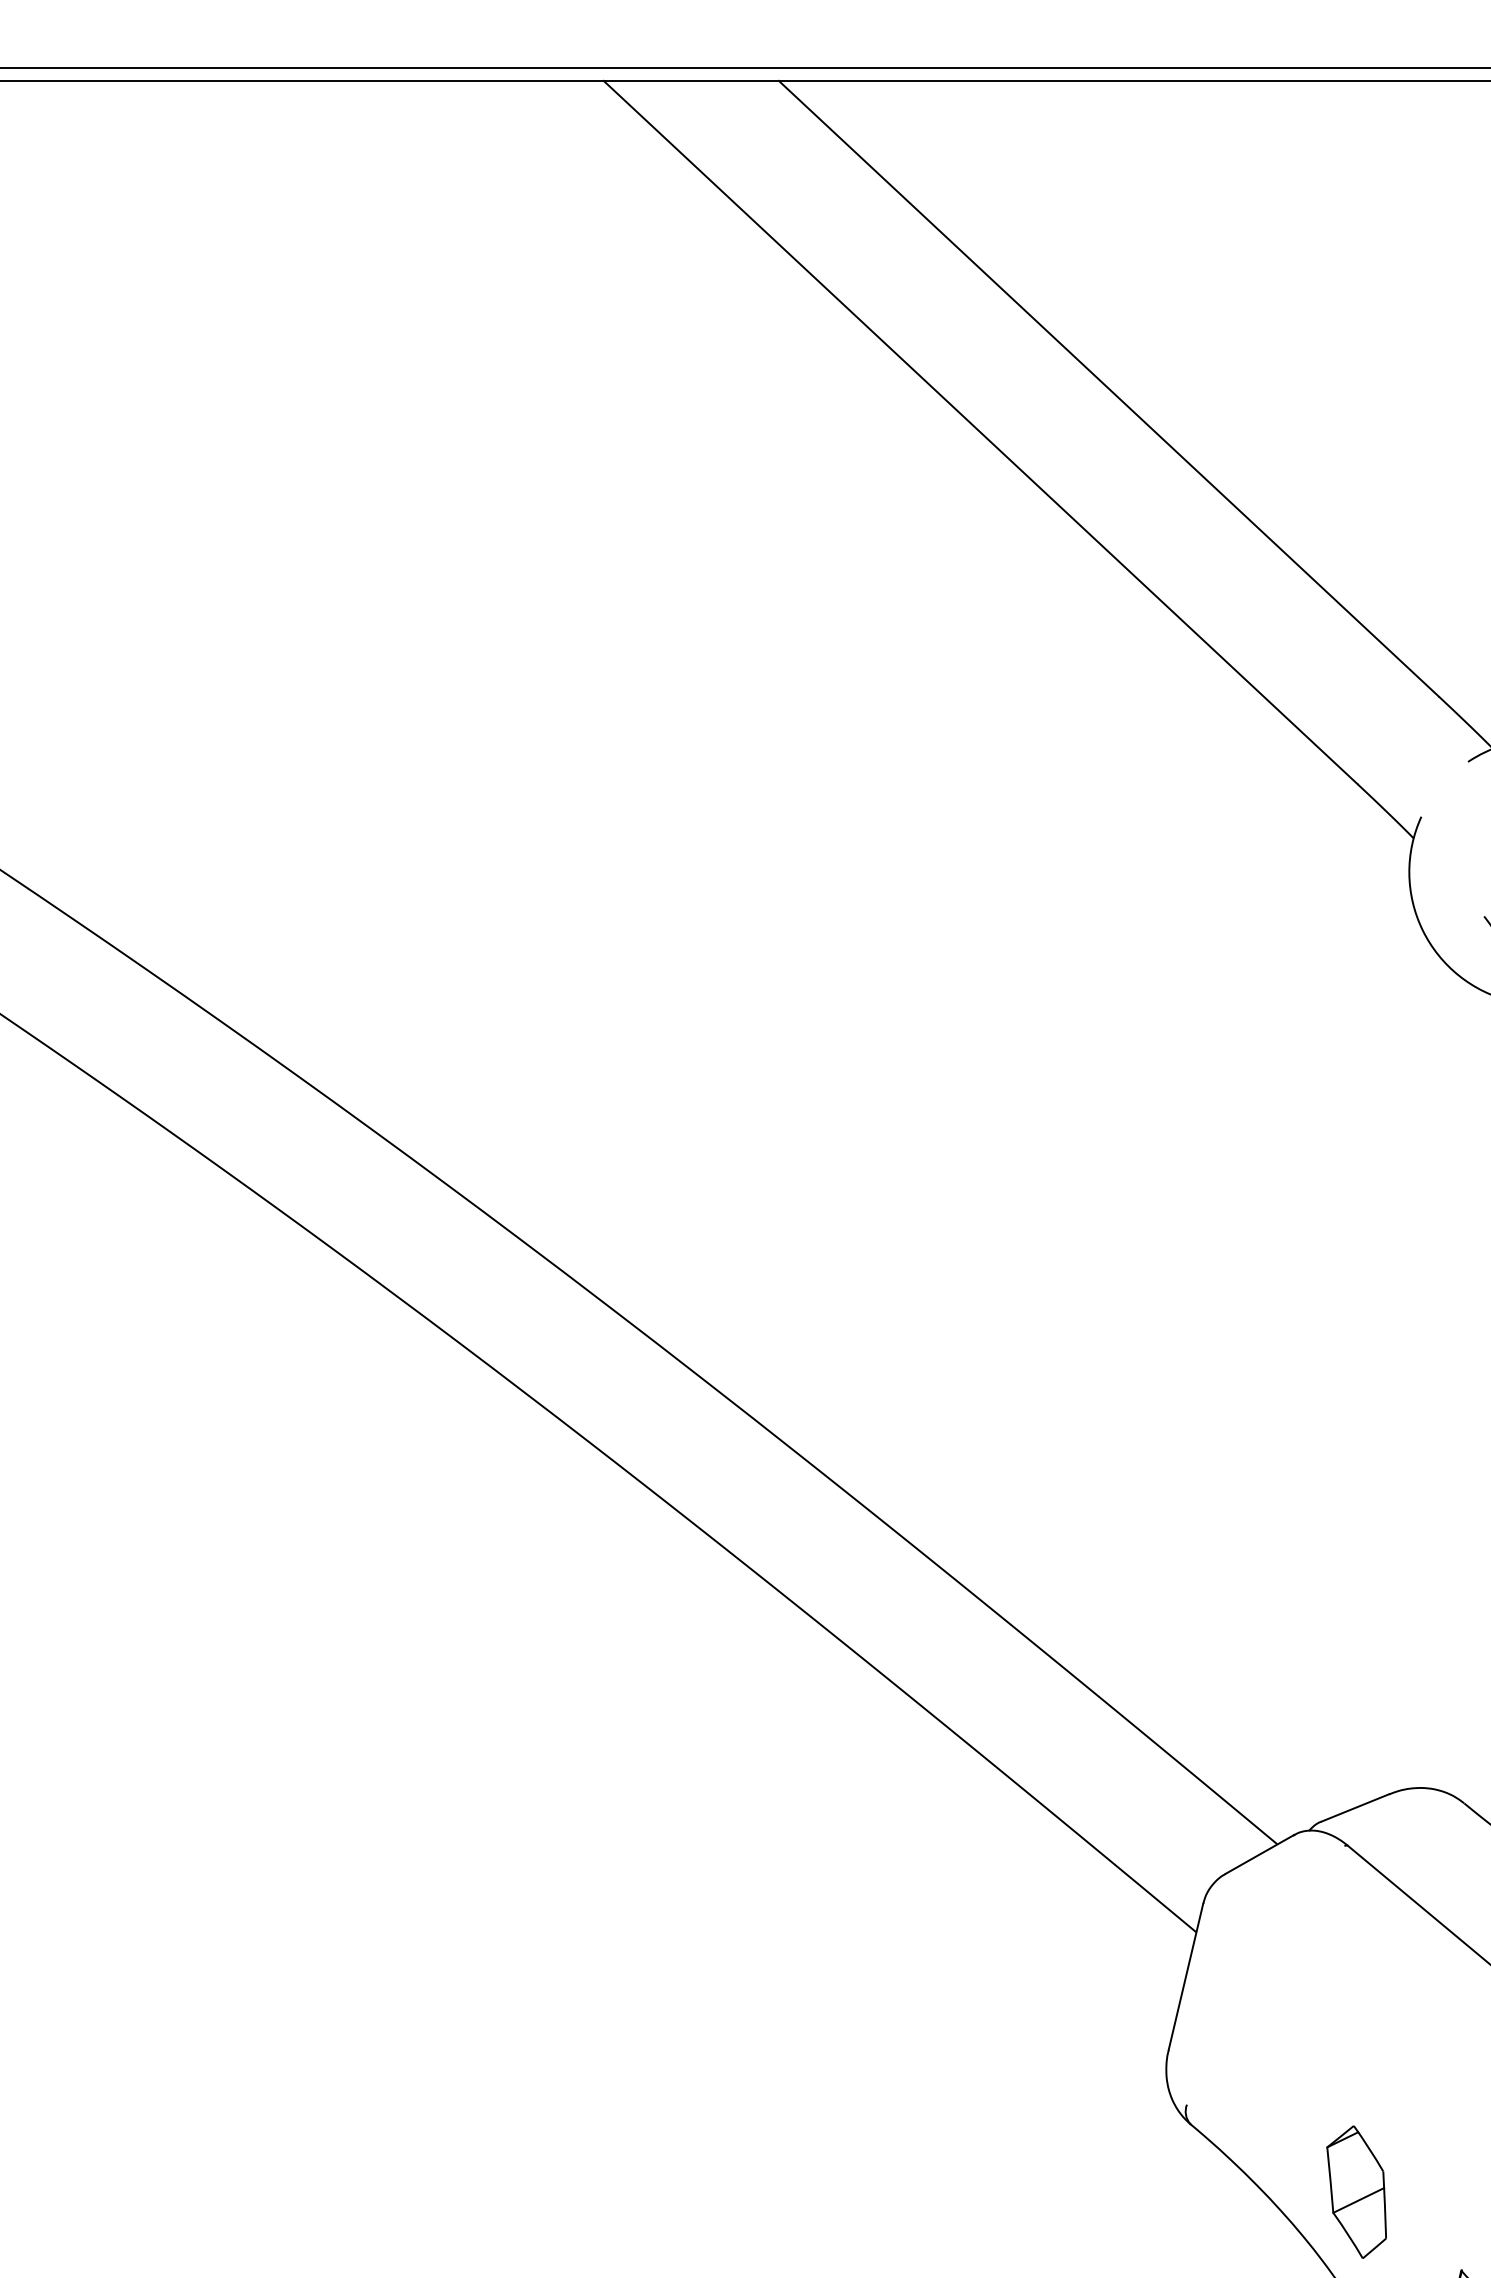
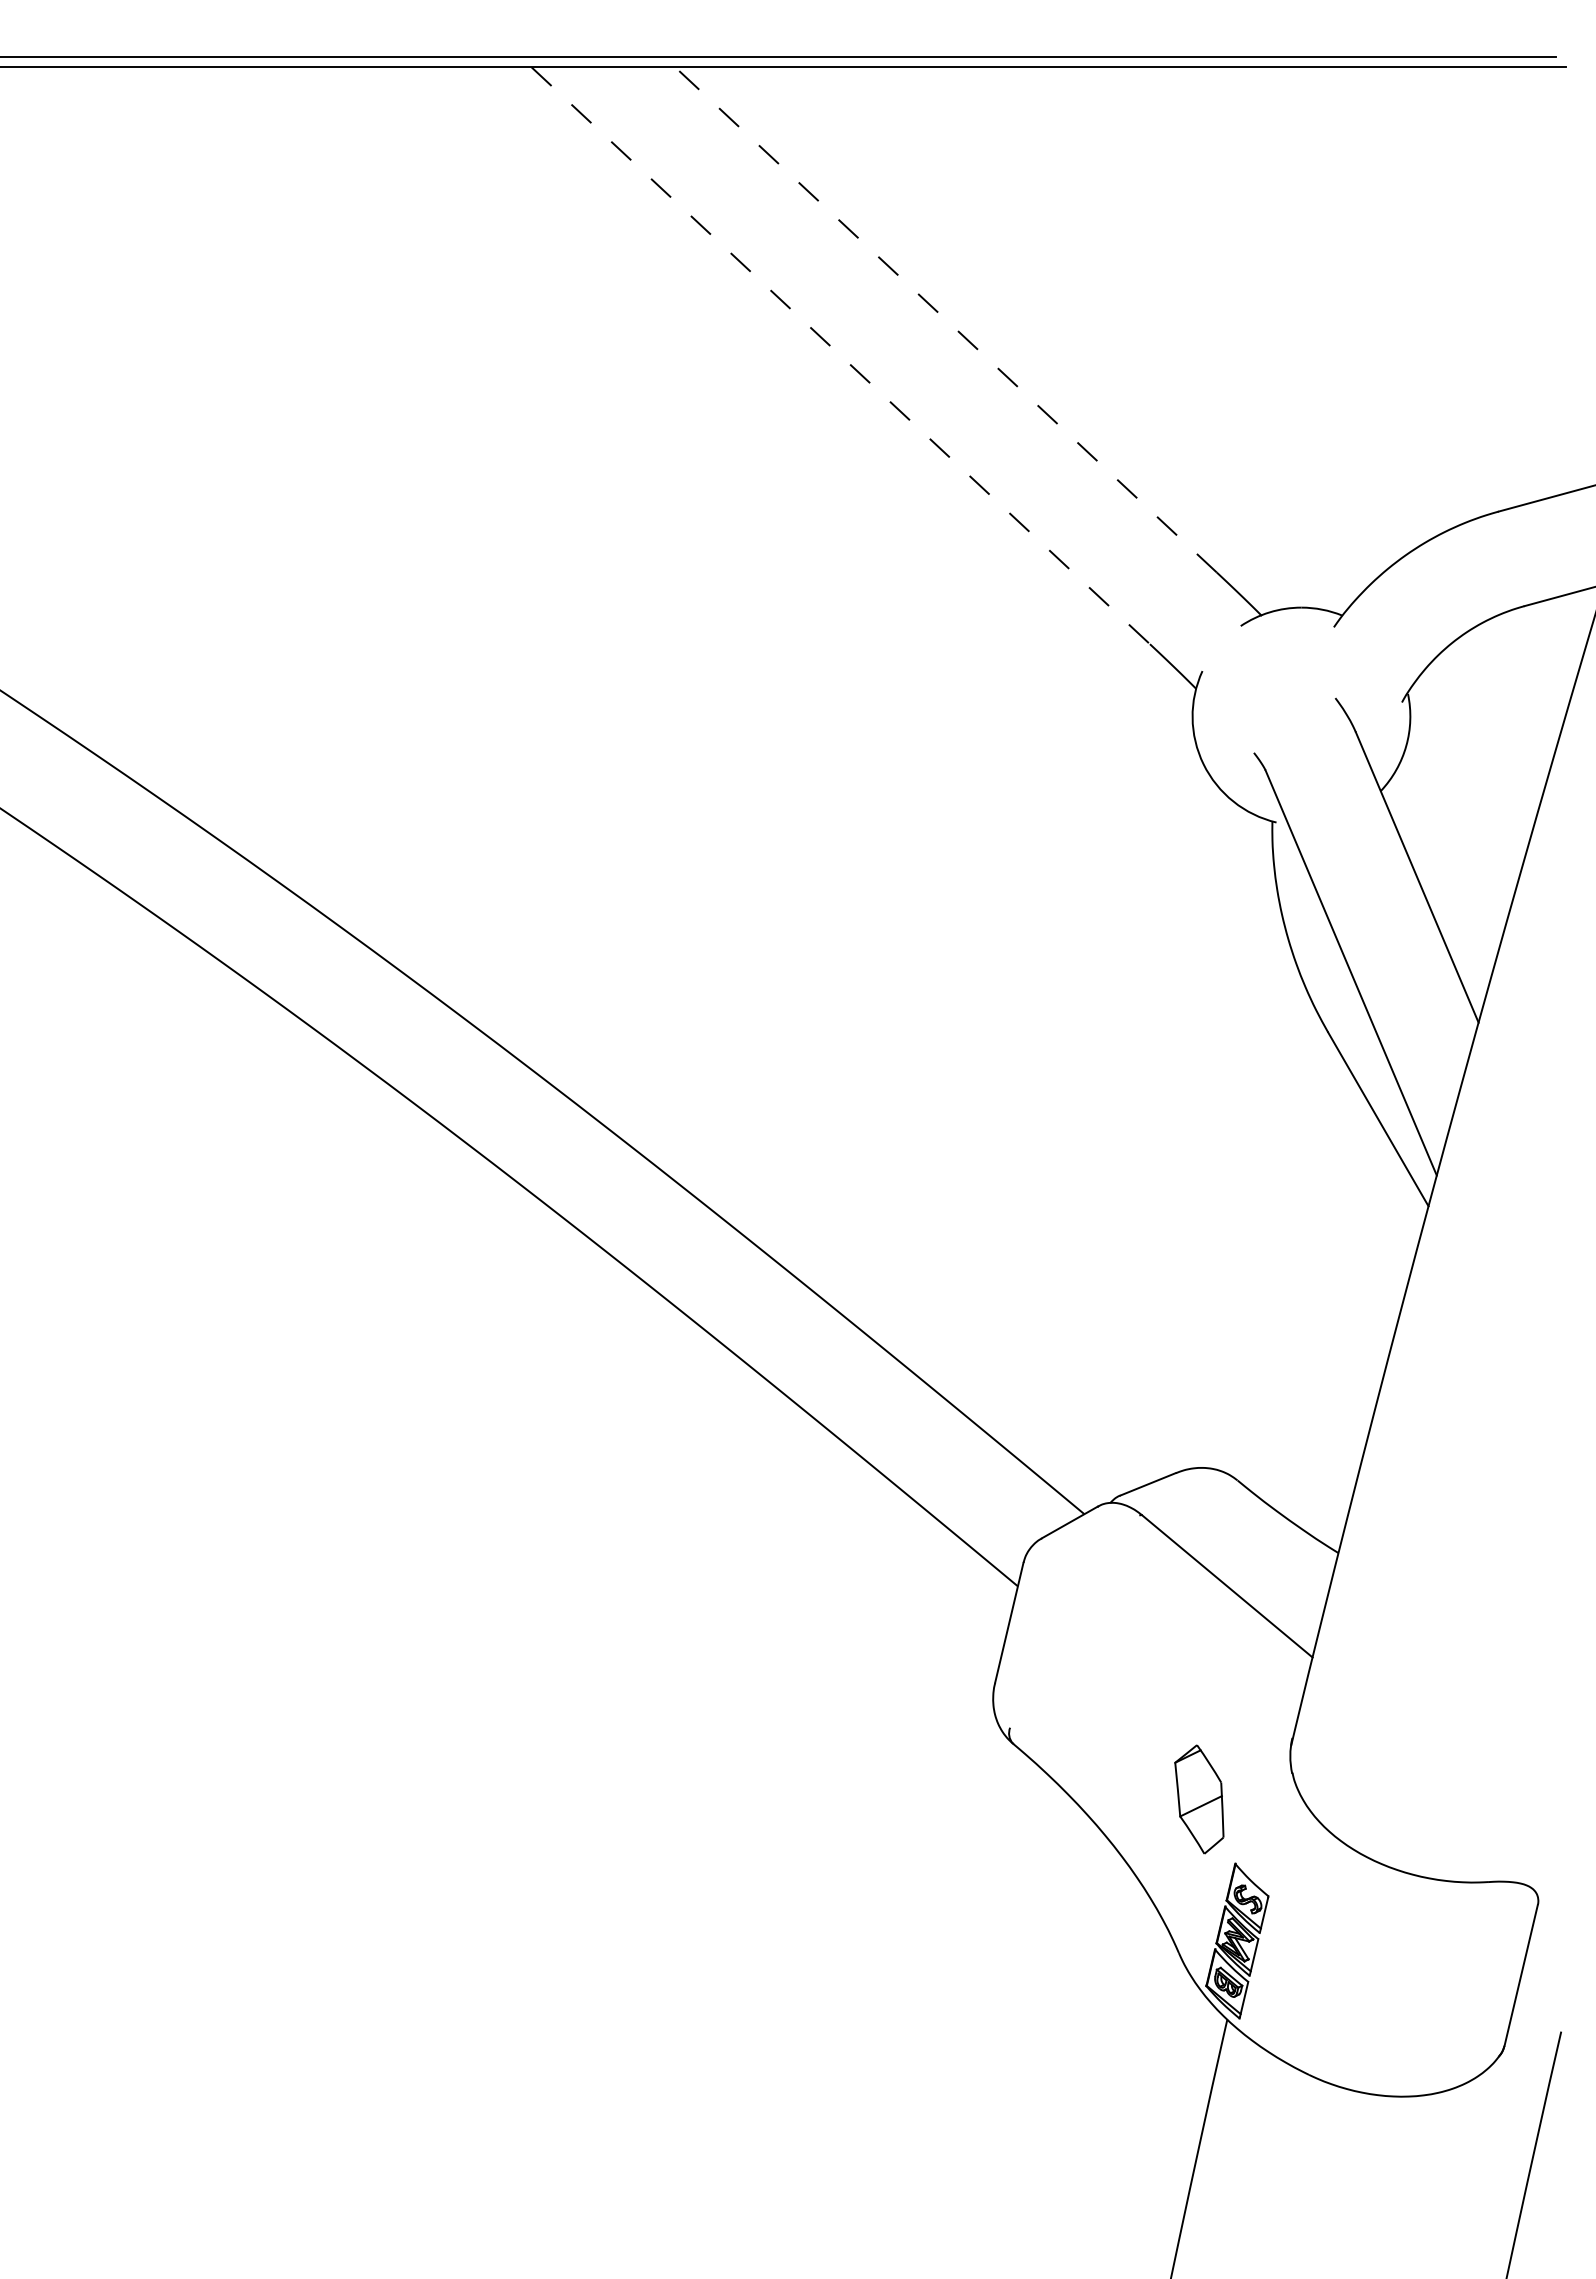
line: (1108, 388) -> (945, 319), solid -> dashed
line: (980, 432) -> (840, 355), solid -> dashed
part: (1356, 2192) -> (1199, 1799), moved

